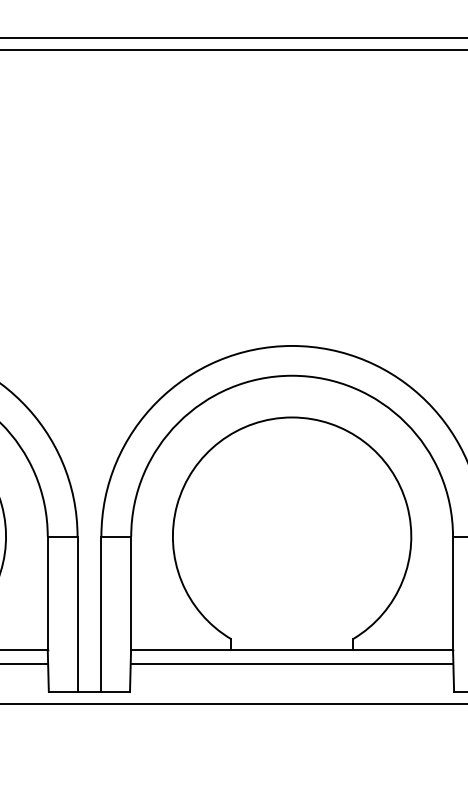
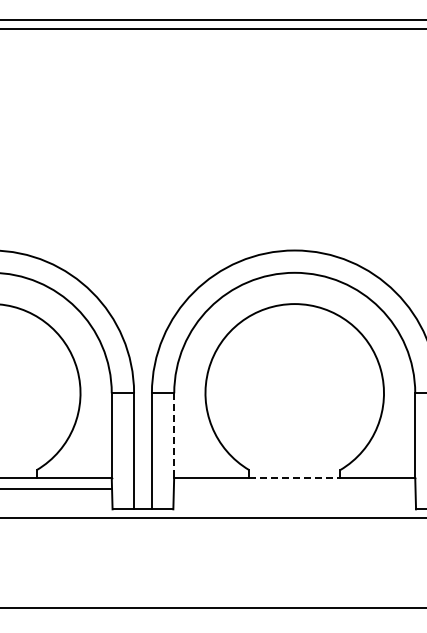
line: (131, 594) -> (174, 436), solid -> dashed
line: (291, 650) -> (294, 478), solid -> dashed
line: (291, 663) -> (294, 488), removed

